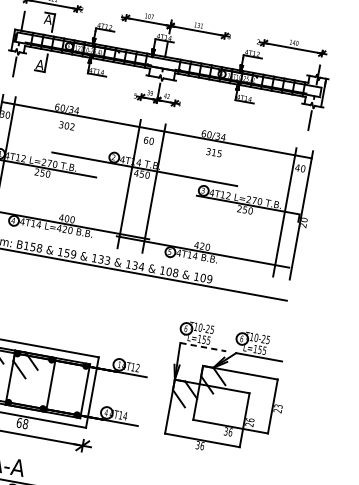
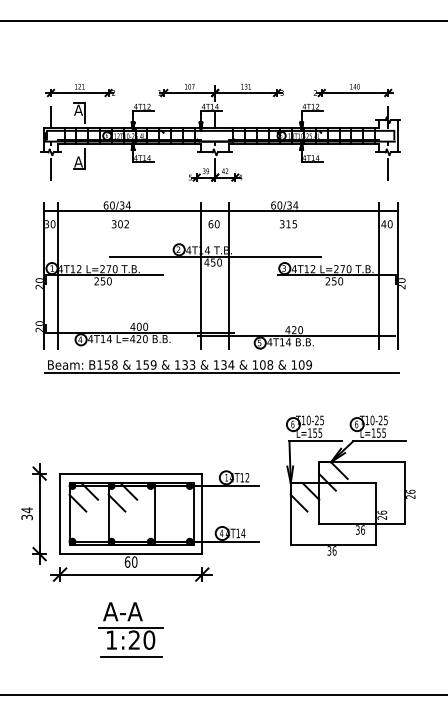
line: (204, 347) -> (316, 441), dashed -> solid
text: (278, 406) -> (410, 491), 23 -> 26
text: (25, 423) -> (134, 561), 68 -> 60

